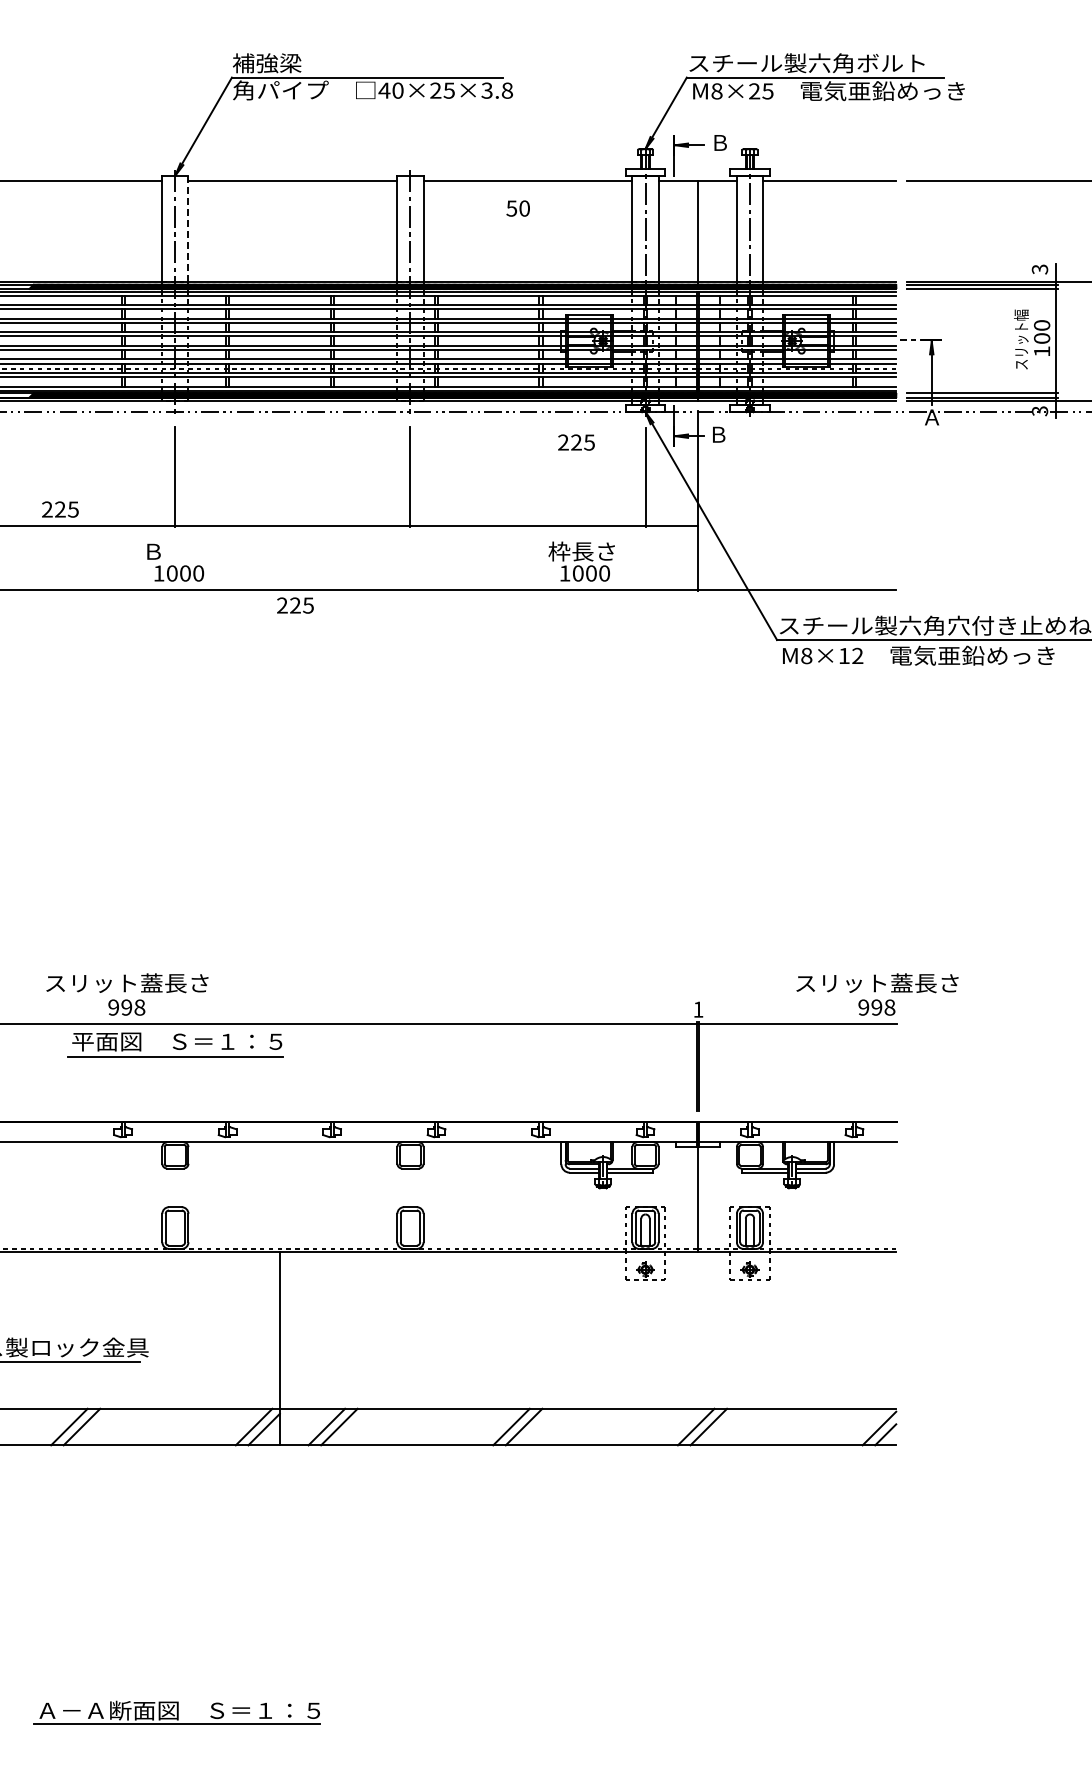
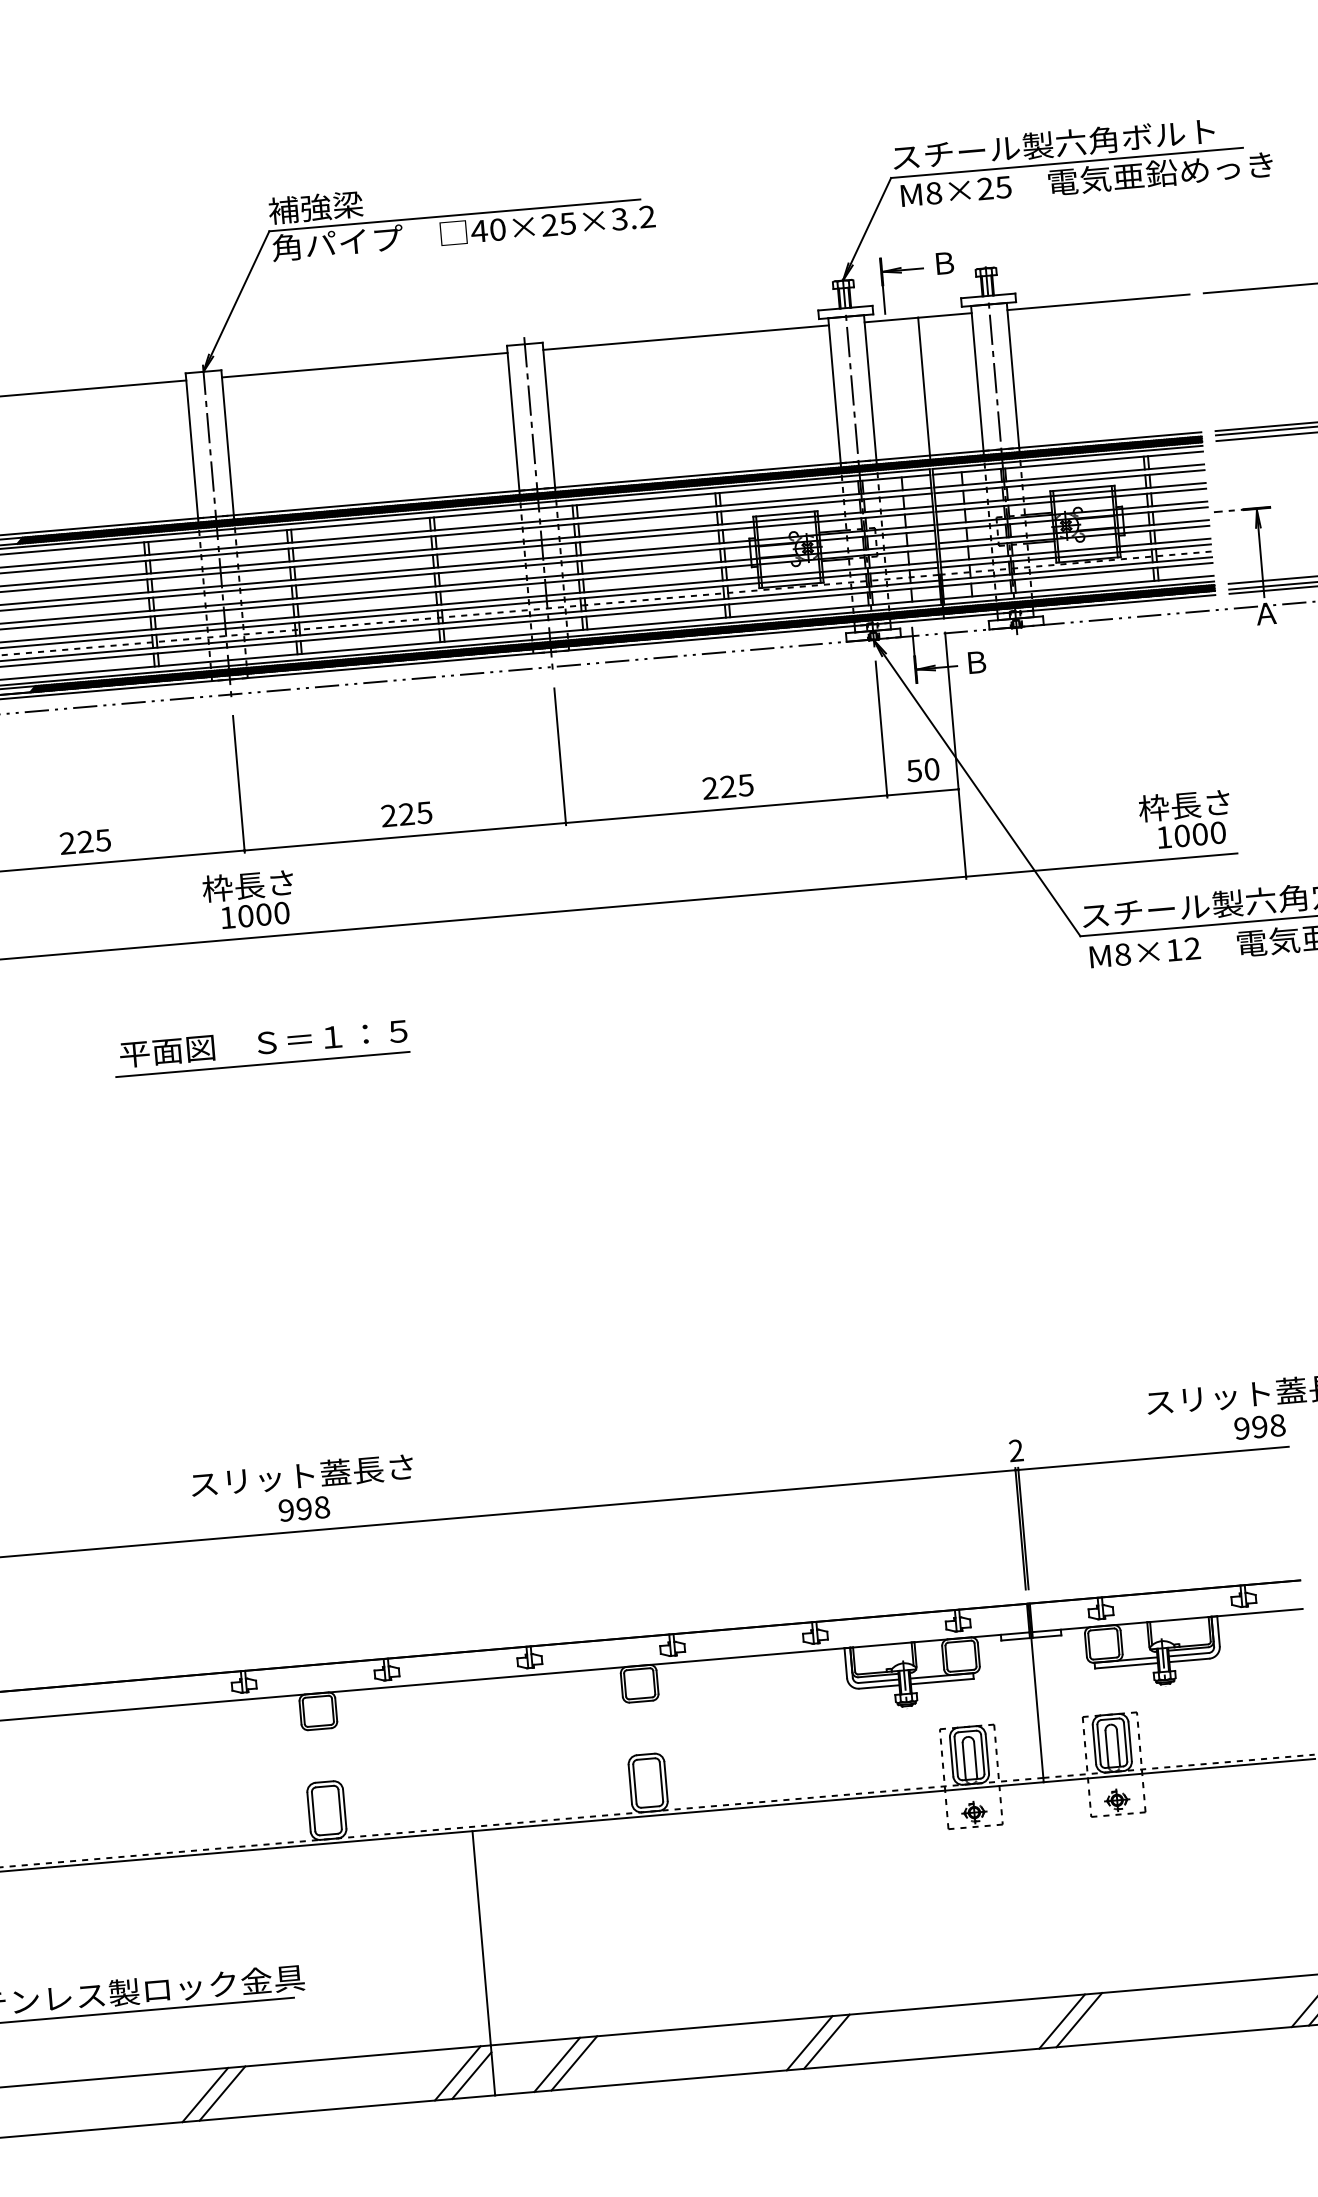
text: (507, 90) -> (647, 216), 40×25×3.8 -> 40×25×3.2
text: (517, 208) -> (922, 770), moved
line: (188, 229) -> (227, 444), dashed -> solid
text: (576, 442) -> (728, 786), moved
text: (175, 551) -> (247, 885), Ｂ -> 枠長さ
text: (581, 561) -> (1185, 819), moved
text: (295, 605) -> (406, 814), moved
text: (127, 994) -> (303, 1490), moved
text: (698, 1009) -> (1016, 1450), 1 -> 2
part: (175, 1044) -> (261, 1047), moved

